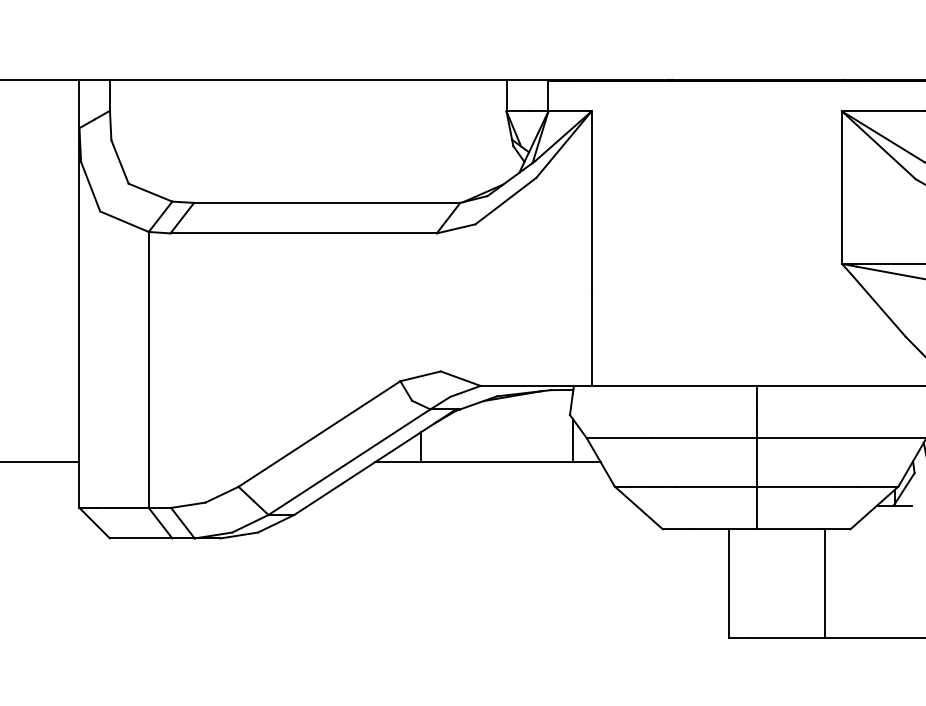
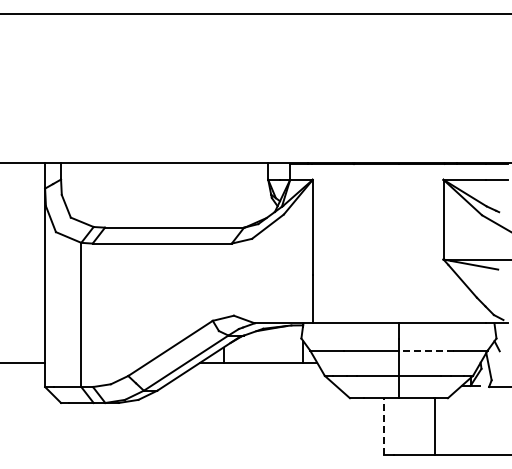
line: (807, 437) -> (425, 350), solid -> dashed
line: (728, 583) -> (384, 426), solid -> dashed

